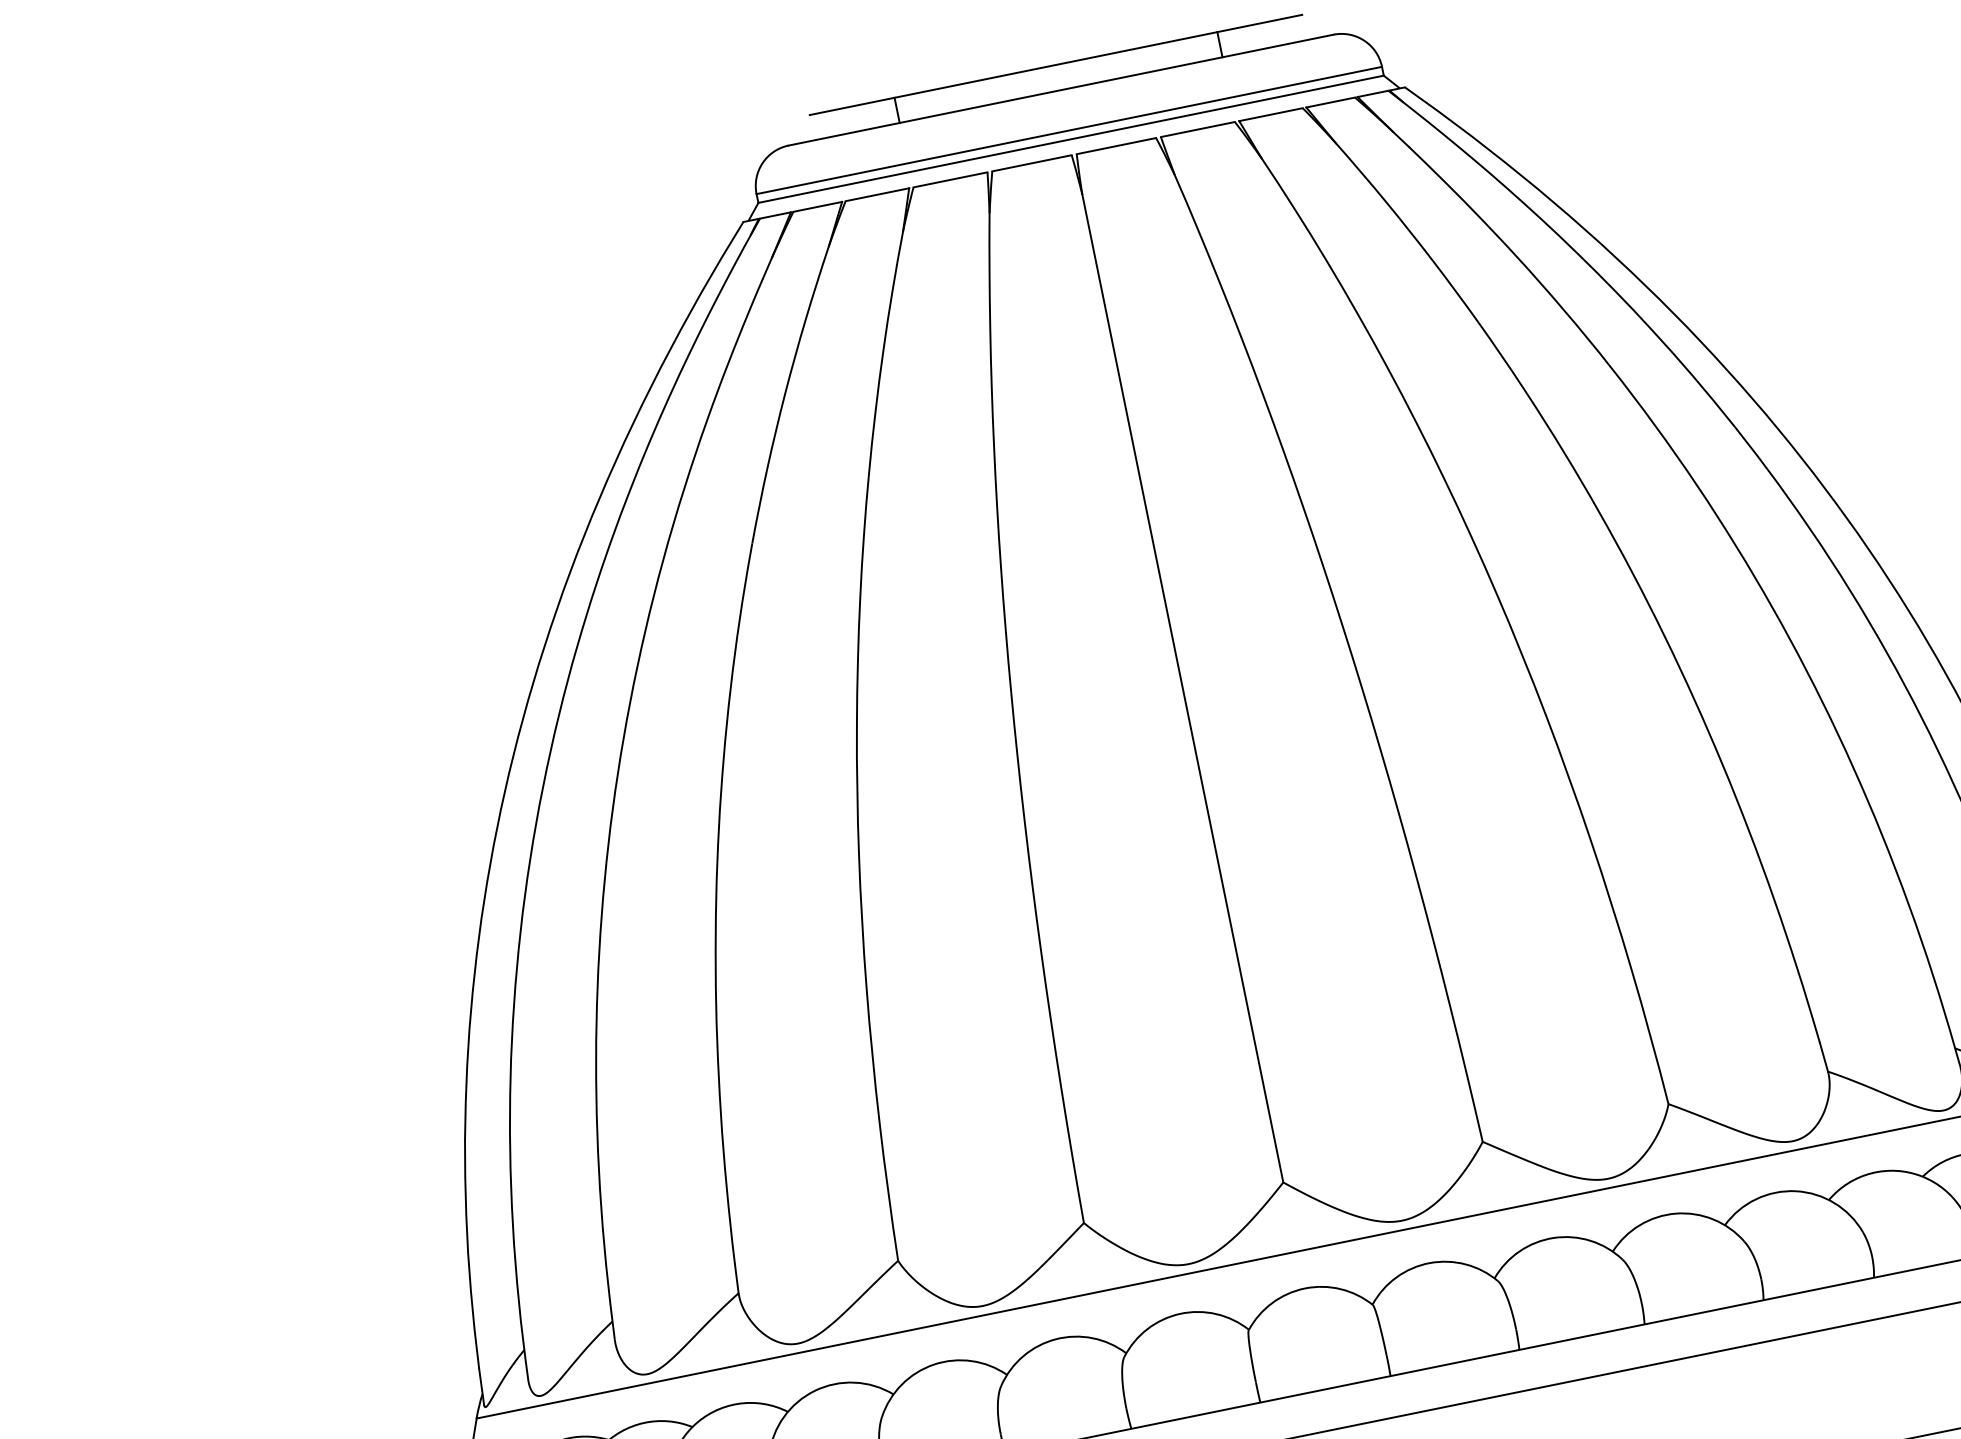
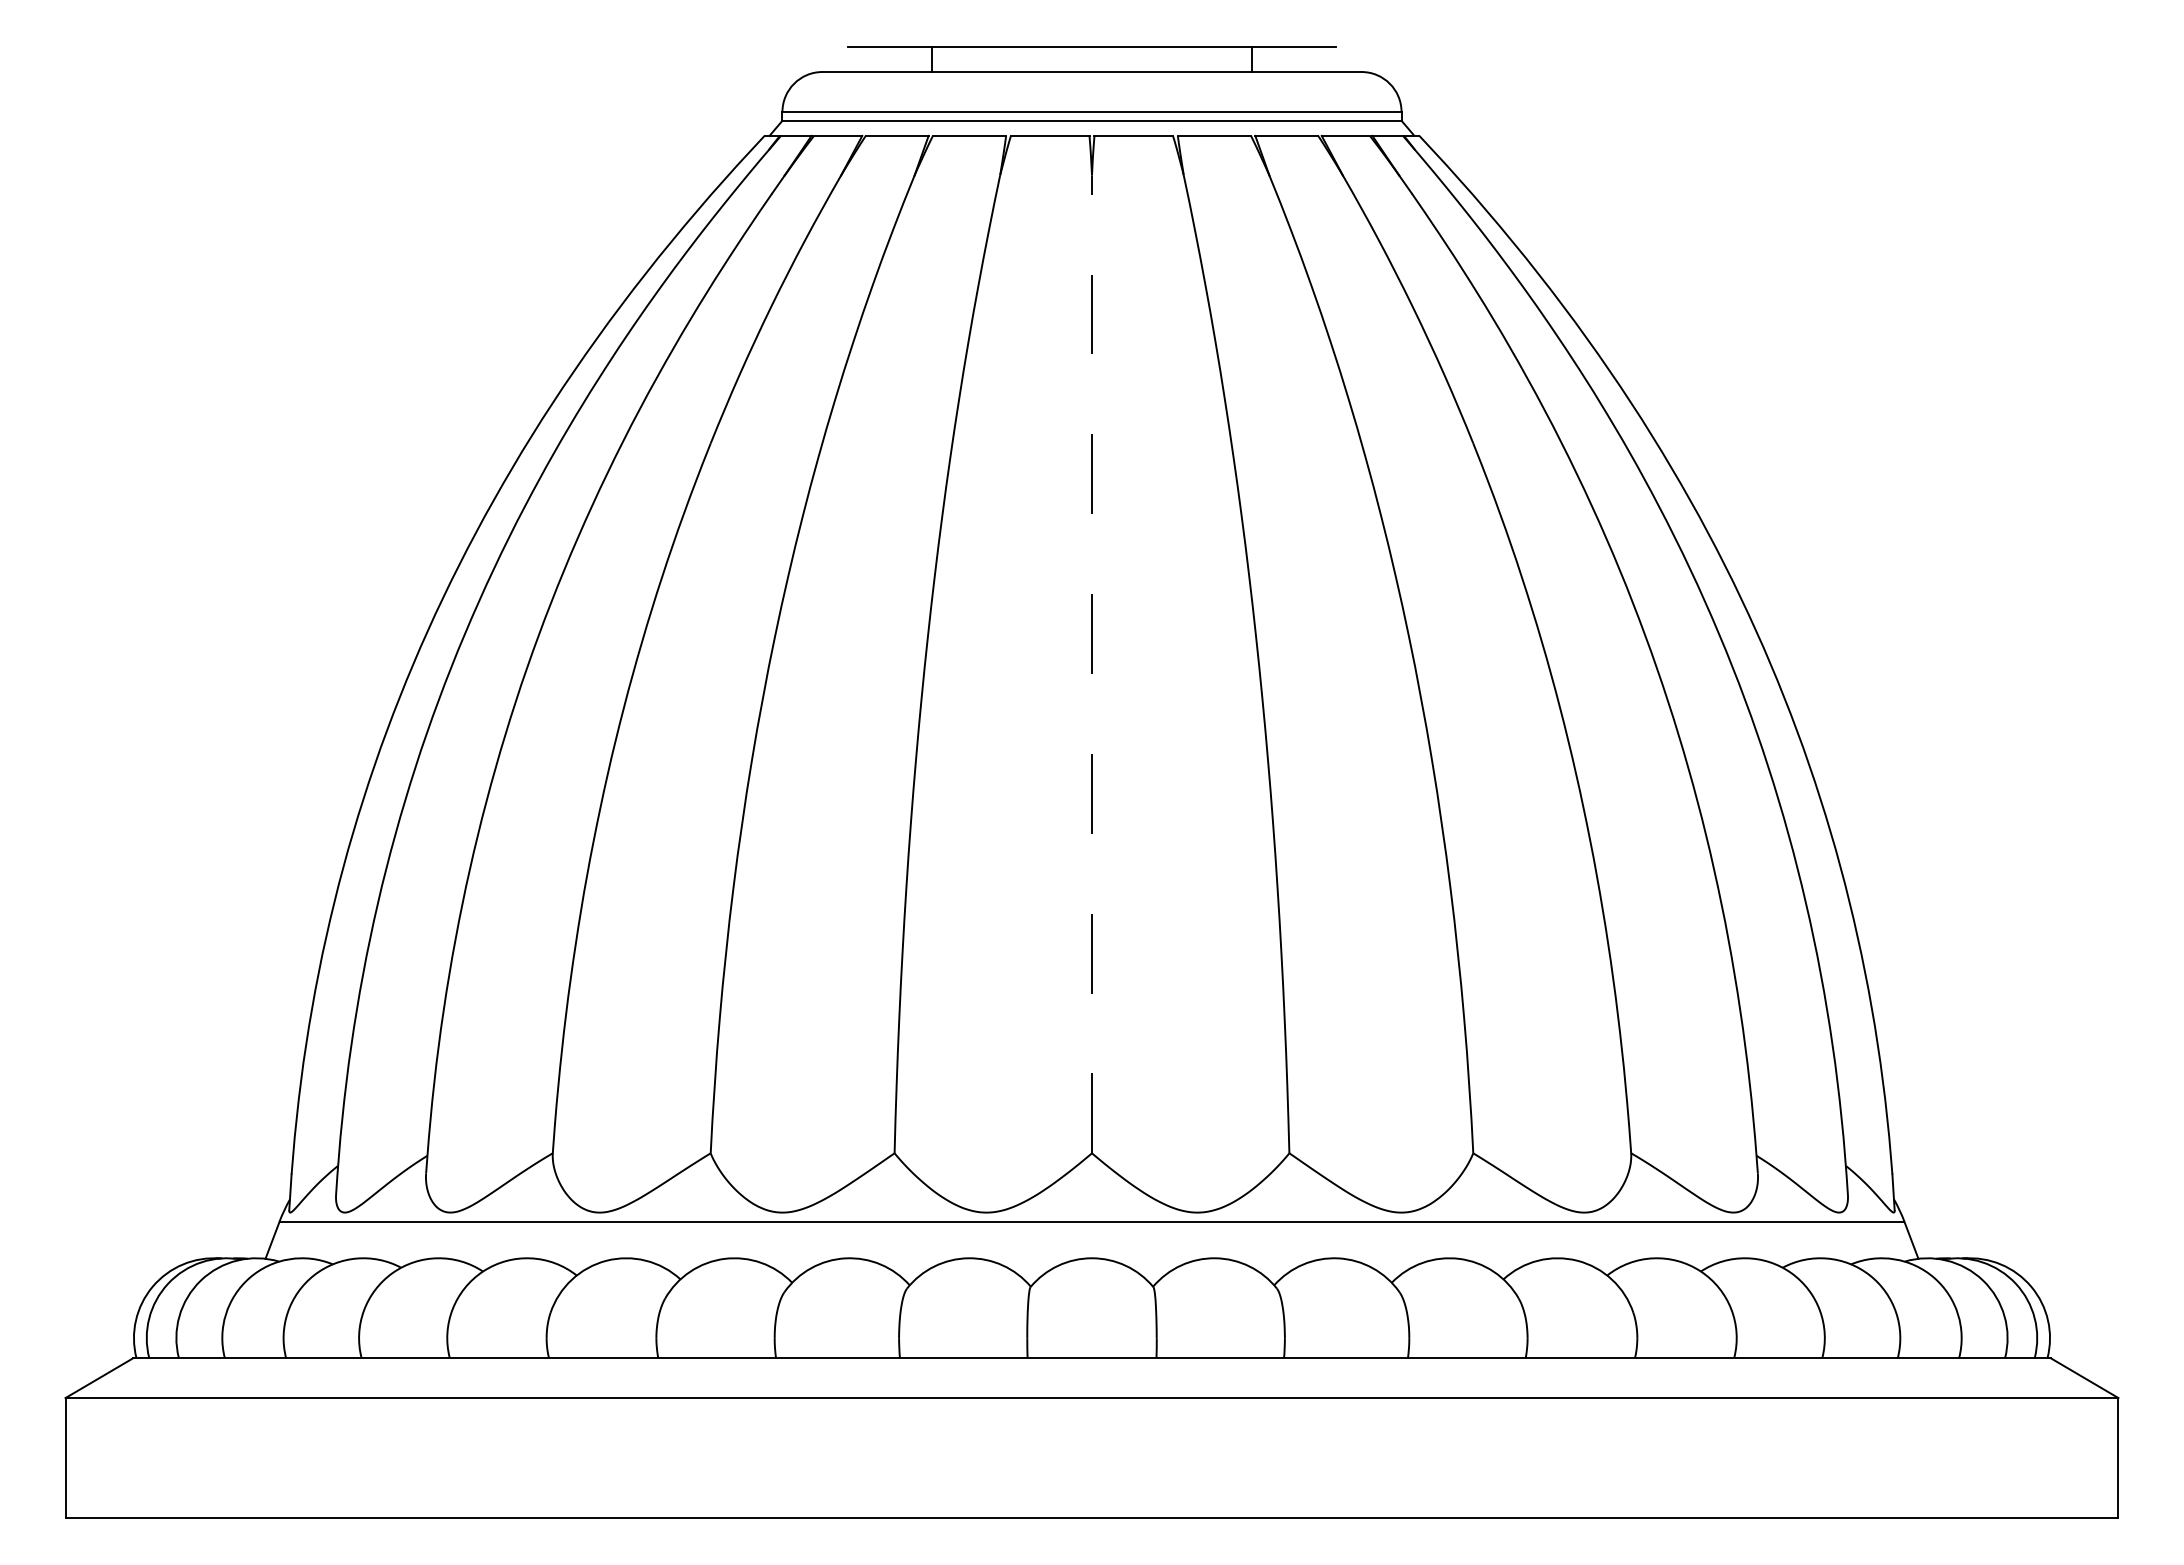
line: (1183, 688) -> (1092, 664), solid -> dashed

